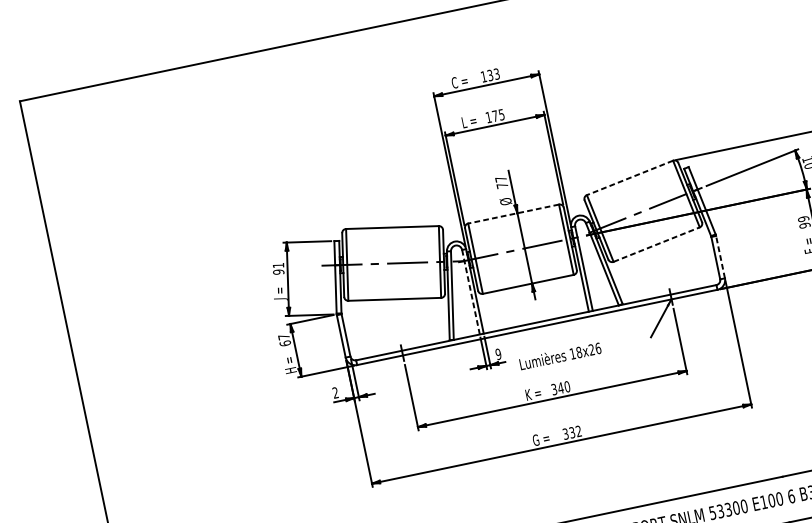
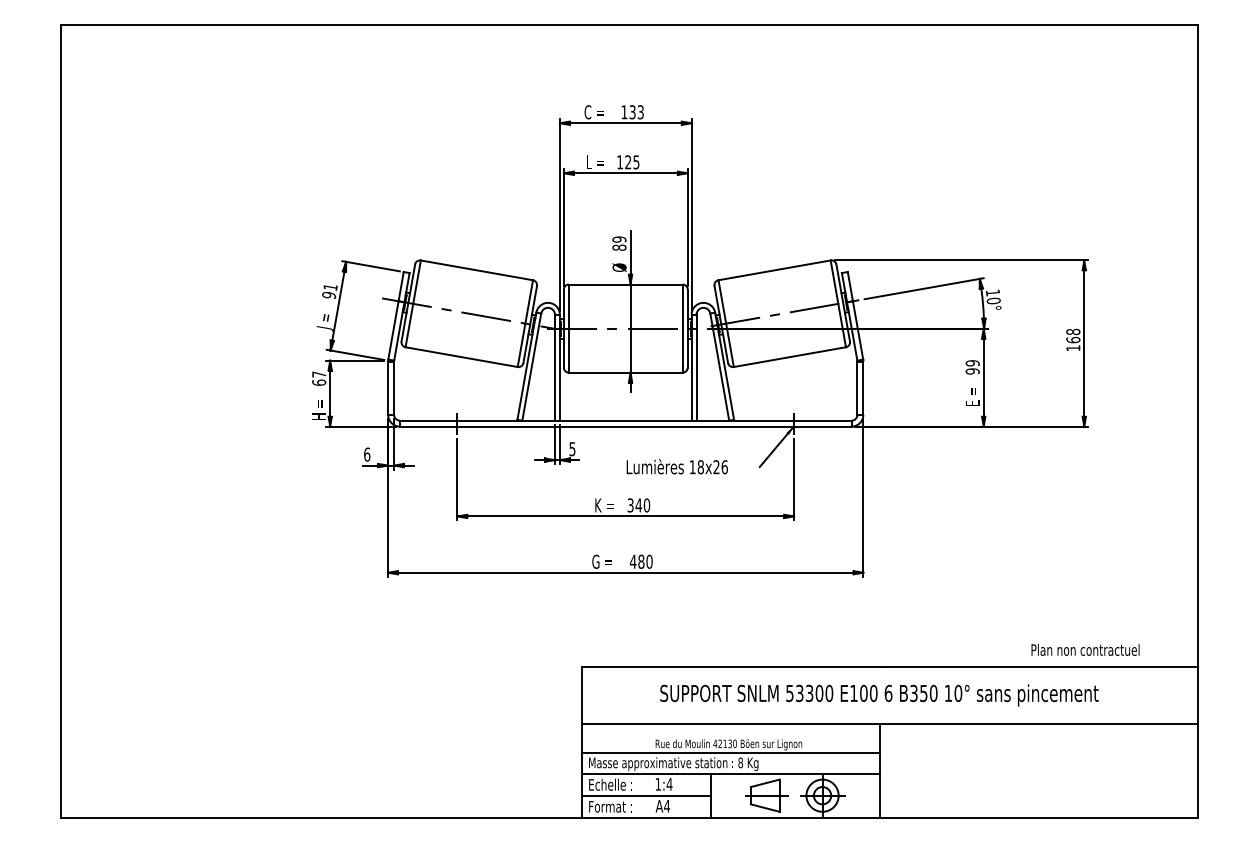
text: (495, 116) -> (628, 162), 175 -> 125
line: (629, 178) -> (774, 270), dashed -> solid
text: (501, 182) -> (619, 243), 77 -> 89
line: (513, 214) -> (625, 284), dashed -> solid
line: (656, 244) -> (789, 357), dashed -> solid
line: (720, 257) -> (863, 388), dashed -> solid
line: (470, 292) -> (554, 367), dashed -> solid
text: (498, 353) -> (572, 448), 9 -> 5
text: (559, 355) -> (676, 466), moved
text: (335, 392) -> (367, 454), 2 -> 6
text: (571, 432) -> (640, 561), 332 -> 480

